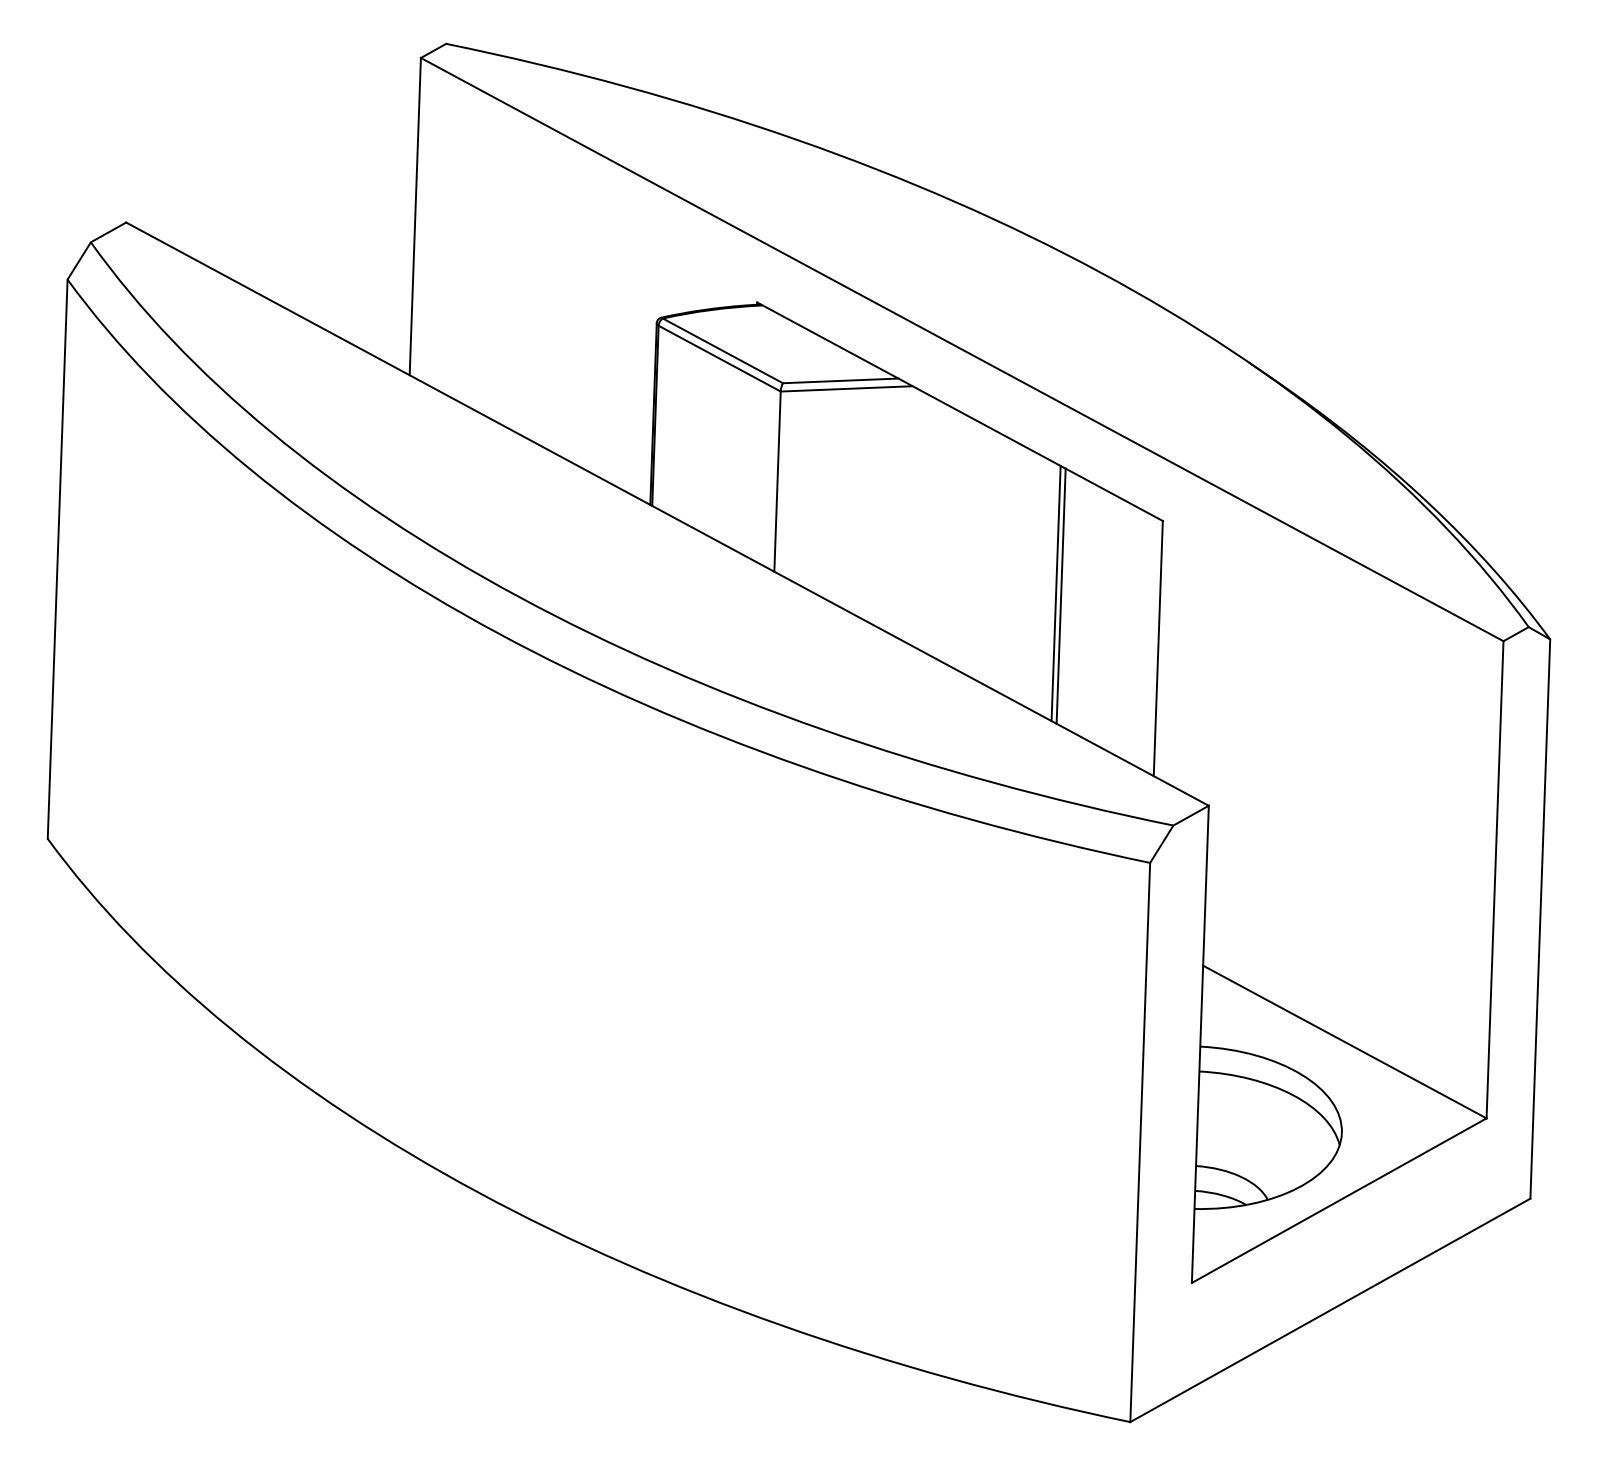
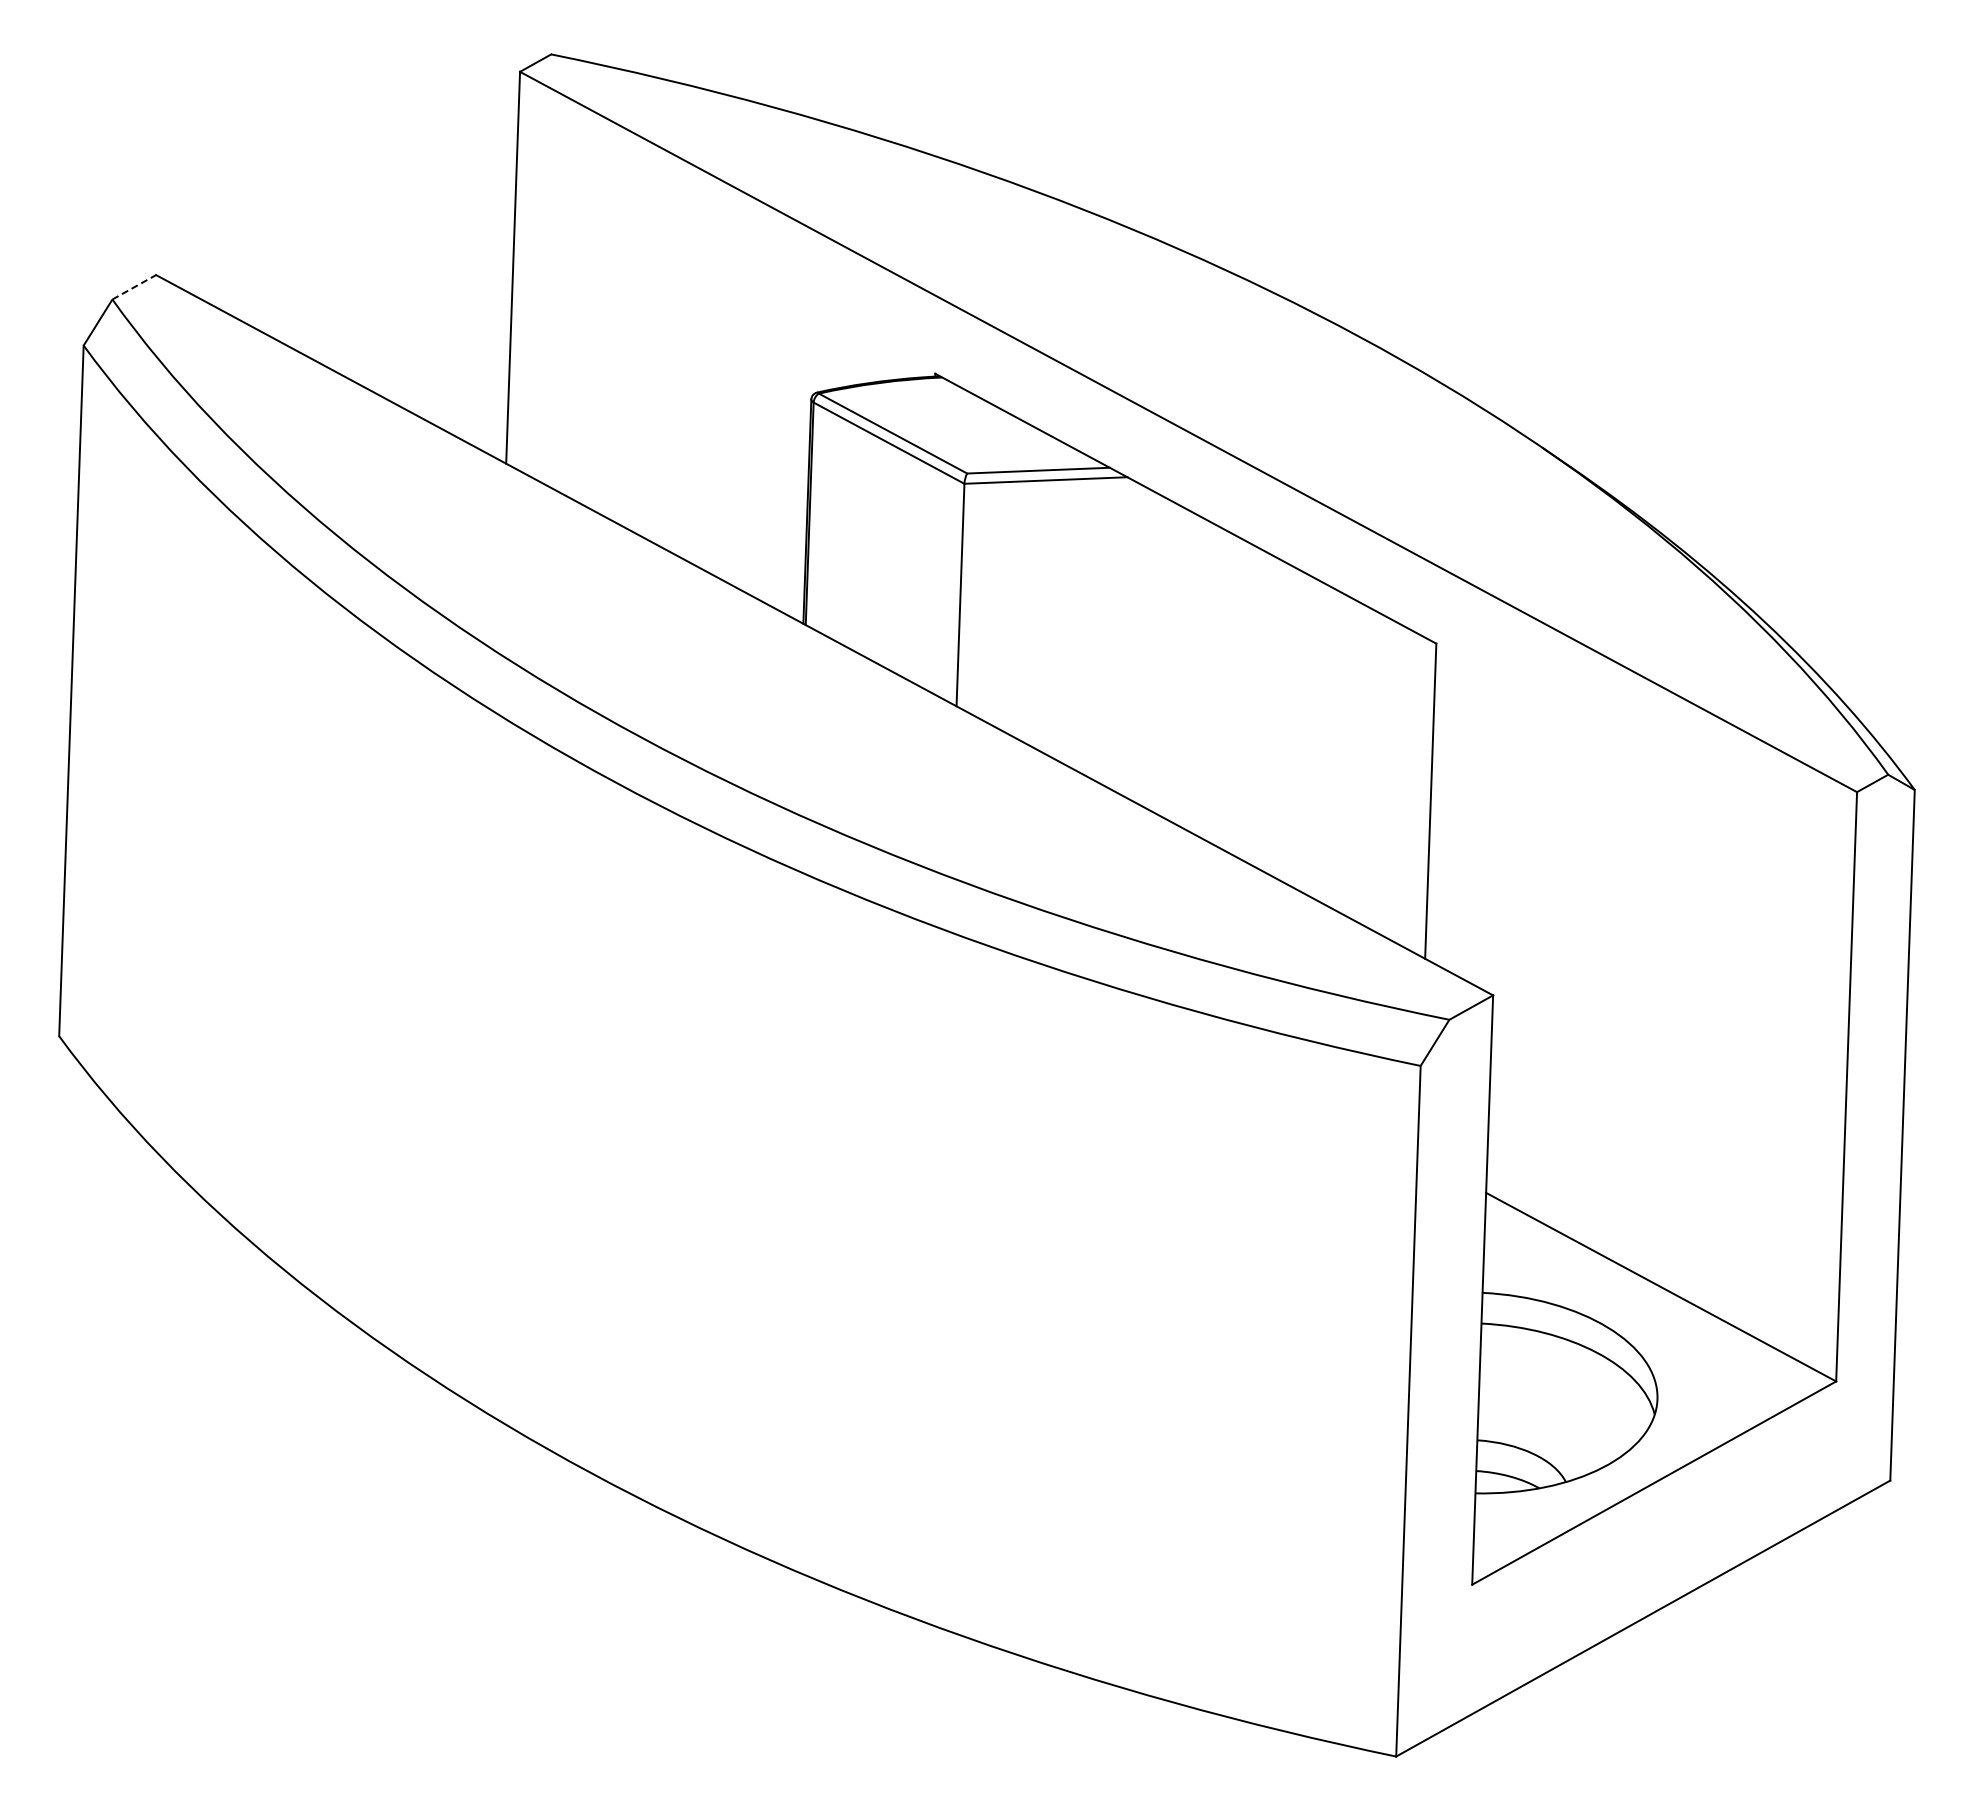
line: (108, 232) -> (134, 287), solid -> dashed
line: (1056, 592) -> (1304, 732), removed
line: (1060, 596) -> (1310, 736), removed

